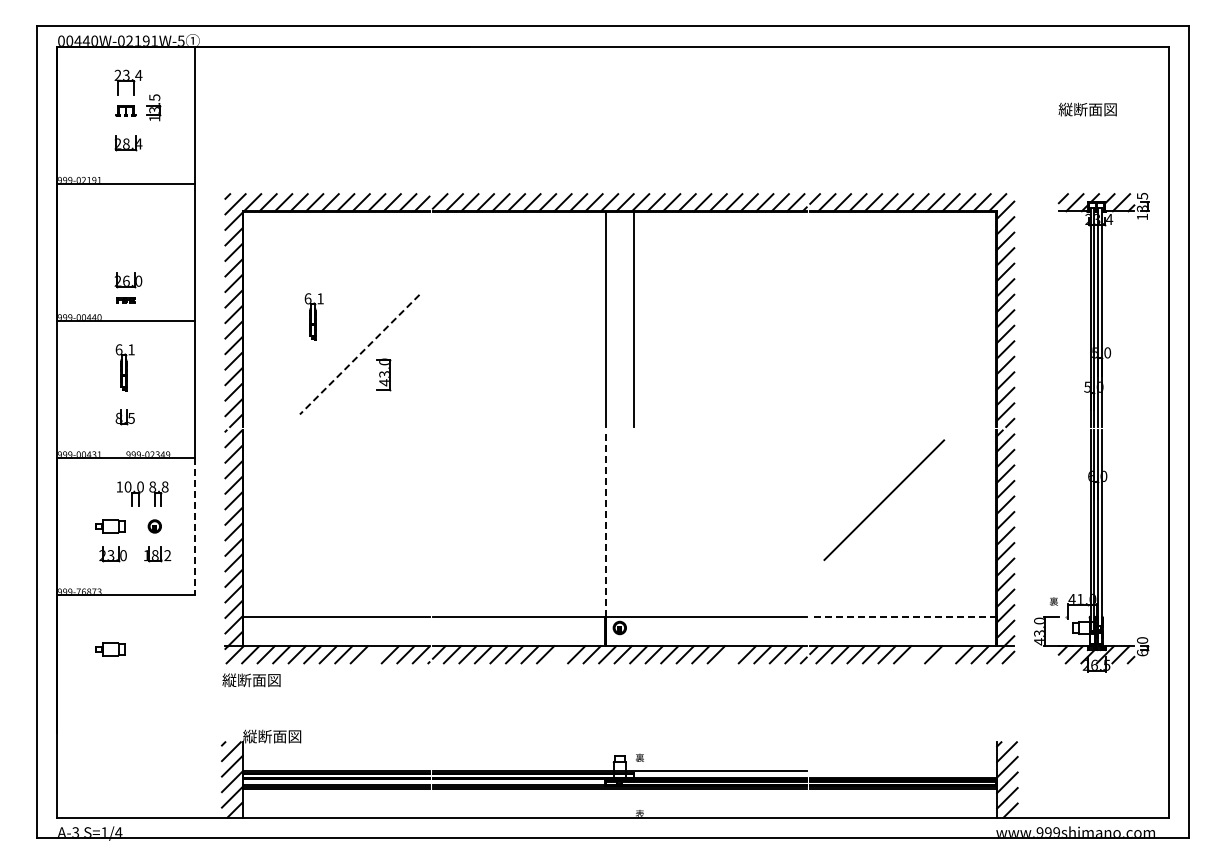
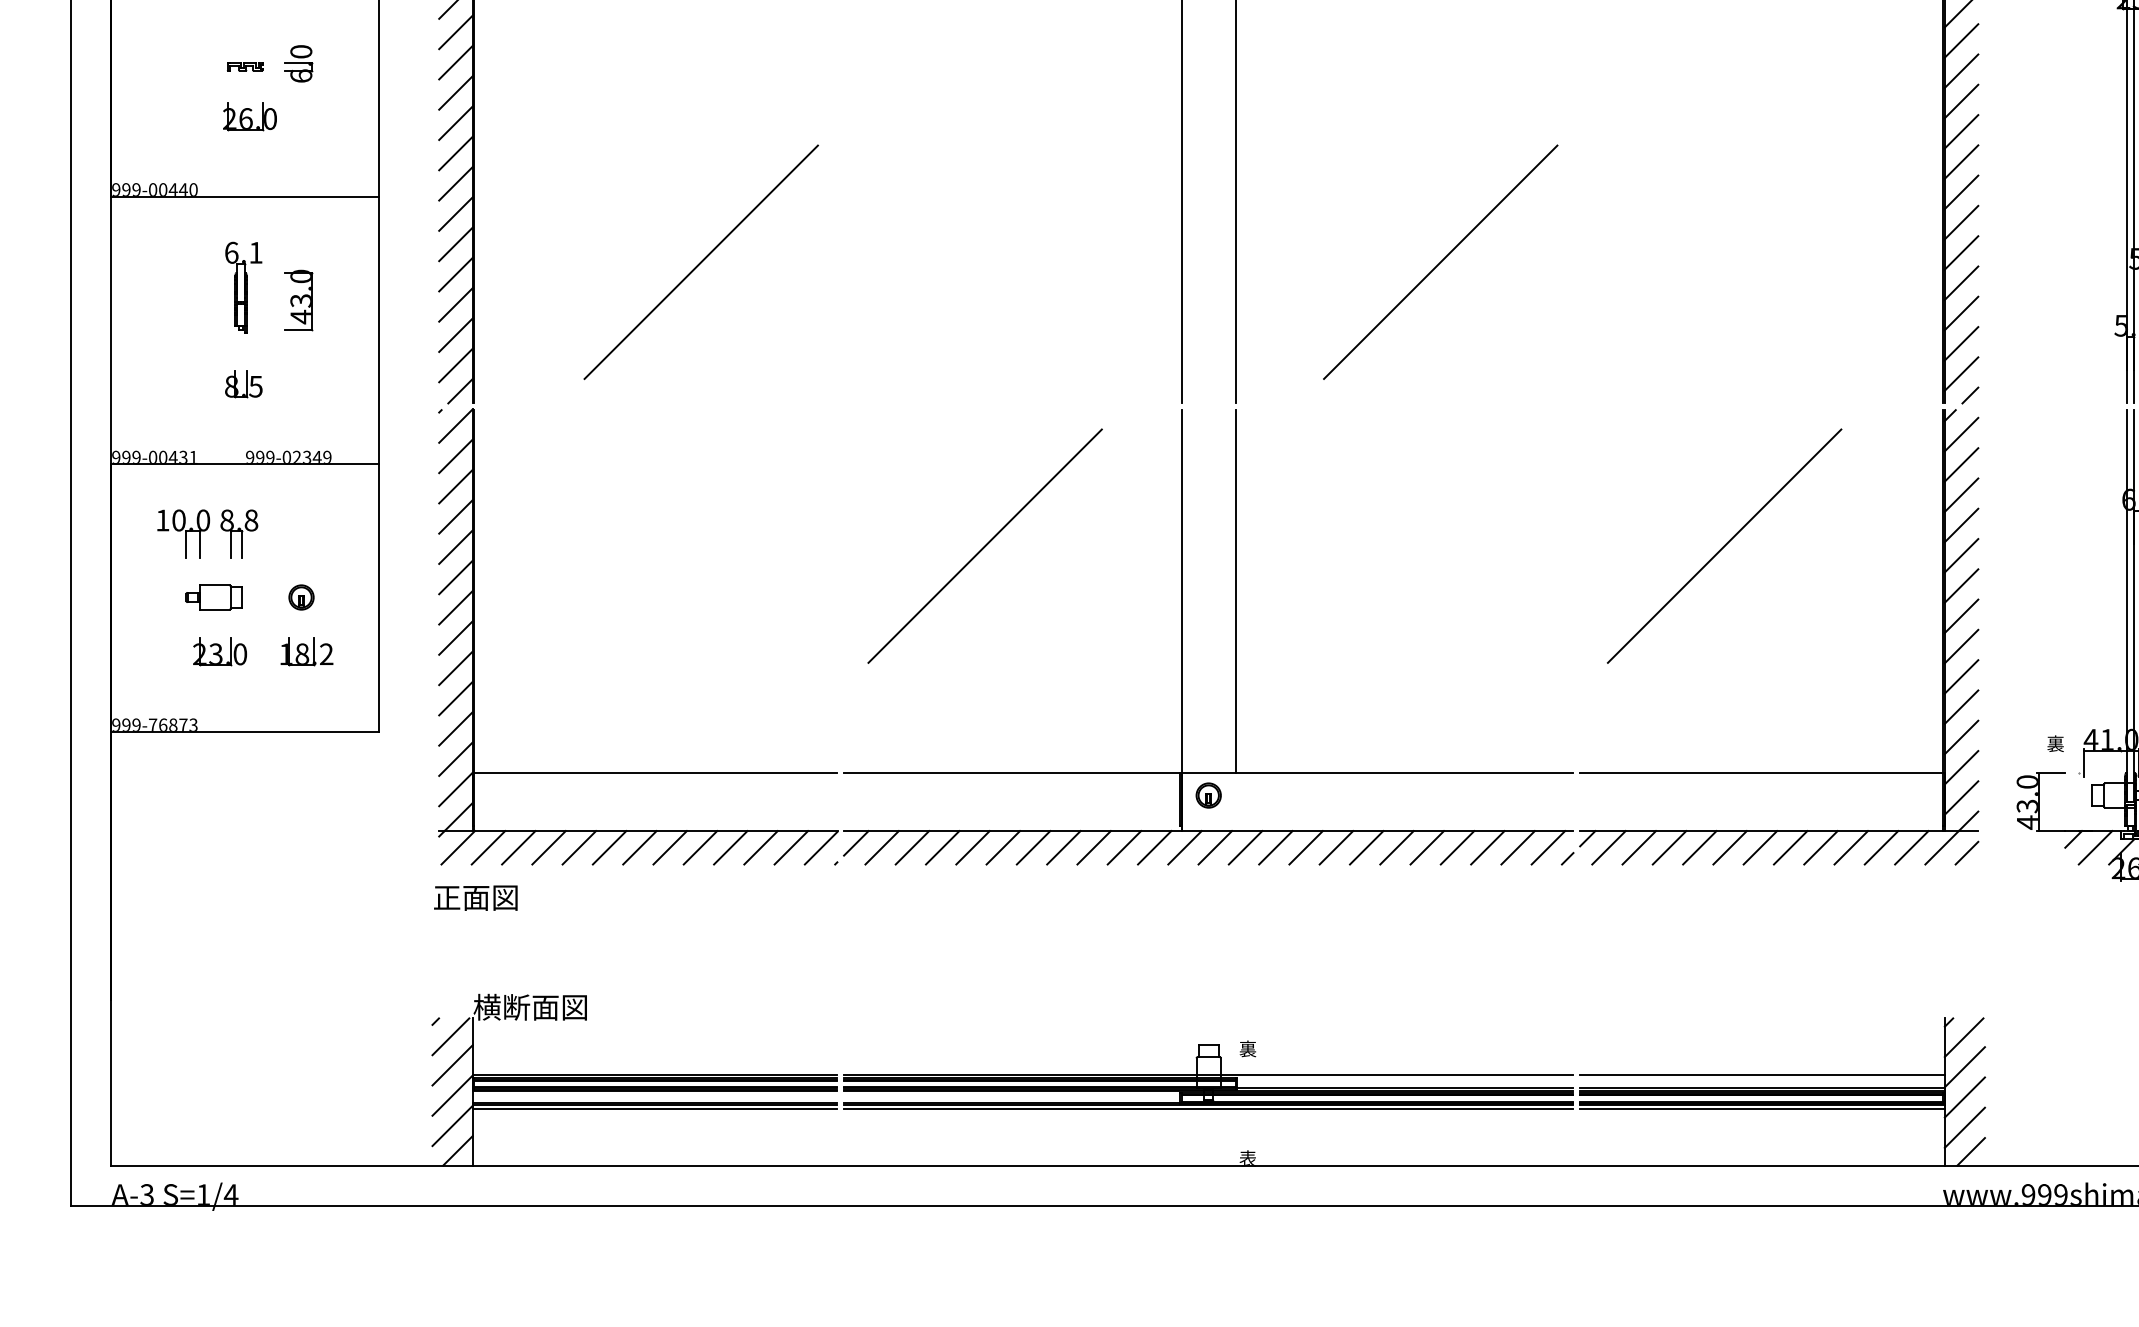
part: (153, 252) -> (298, 62), added
part: (125, 300) -> (244, 66), moved
part: (313, 316) -> (611, 187), removed
line: (359, 354) -> (700, 261), dashed -> solid
line: (738, 354) -> (1440, 261), added
part: (383, 374) -> (298, 300), moved
part: (142, 493) -> (207, 533), moved
line: (505, 499) -> (985, 544), added
line: (606, 523) -> (1182, 591), dashed -> solid
line: (633, 523) -> (1235, 591), added
line: (194, 526) -> (378, 597), dashed -> solid
line: (903, 616) -> (1762, 773), dashed -> solid
part: (110, 649) -> (214, 837), removed
line: (374, 654) -> (730, 847), added
line: (560, 654) -> (1092, 847), added
line: (731, 654) -> (1426, 847), added
line: (917, 654) -> (1789, 847), added
line: (948, 654) -> (1849, 847), added
text: (251, 680) -> (490, 897), 縦断面図 -> 正面図
text: (249, 736) -> (486, 1007), 縦断面図 -> 横断面図
line: (903, 771) -> (1762, 1075), added

